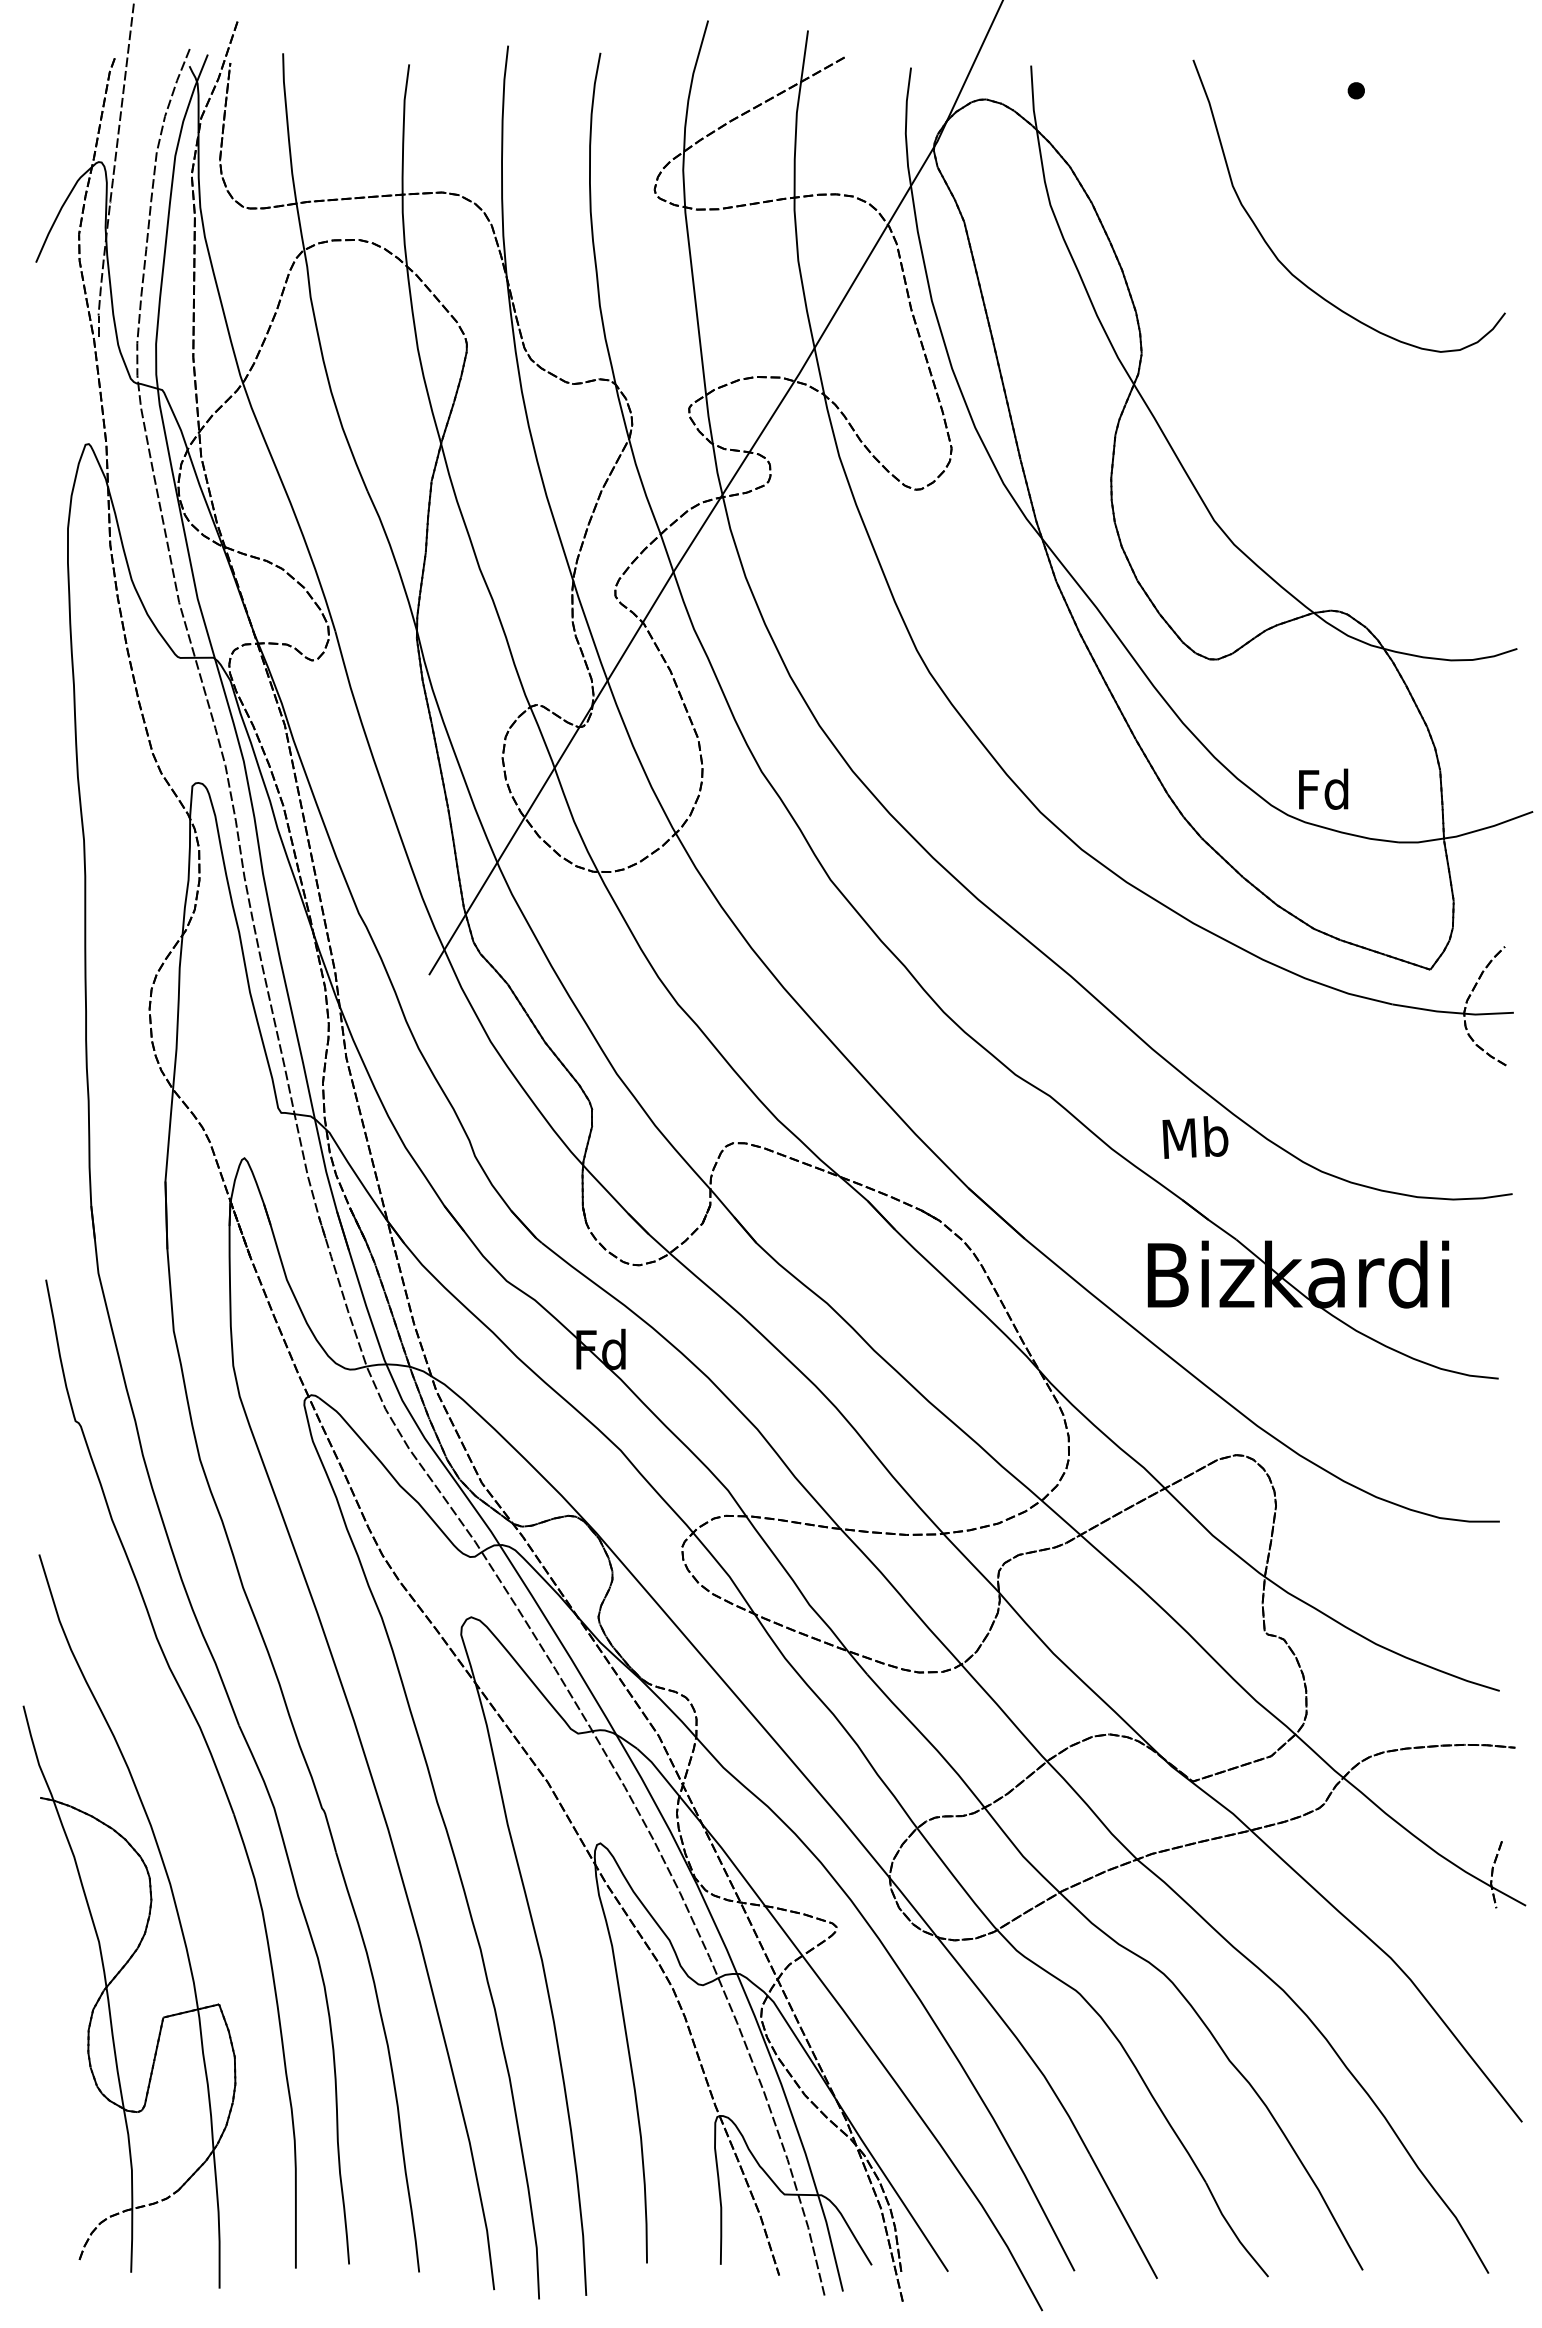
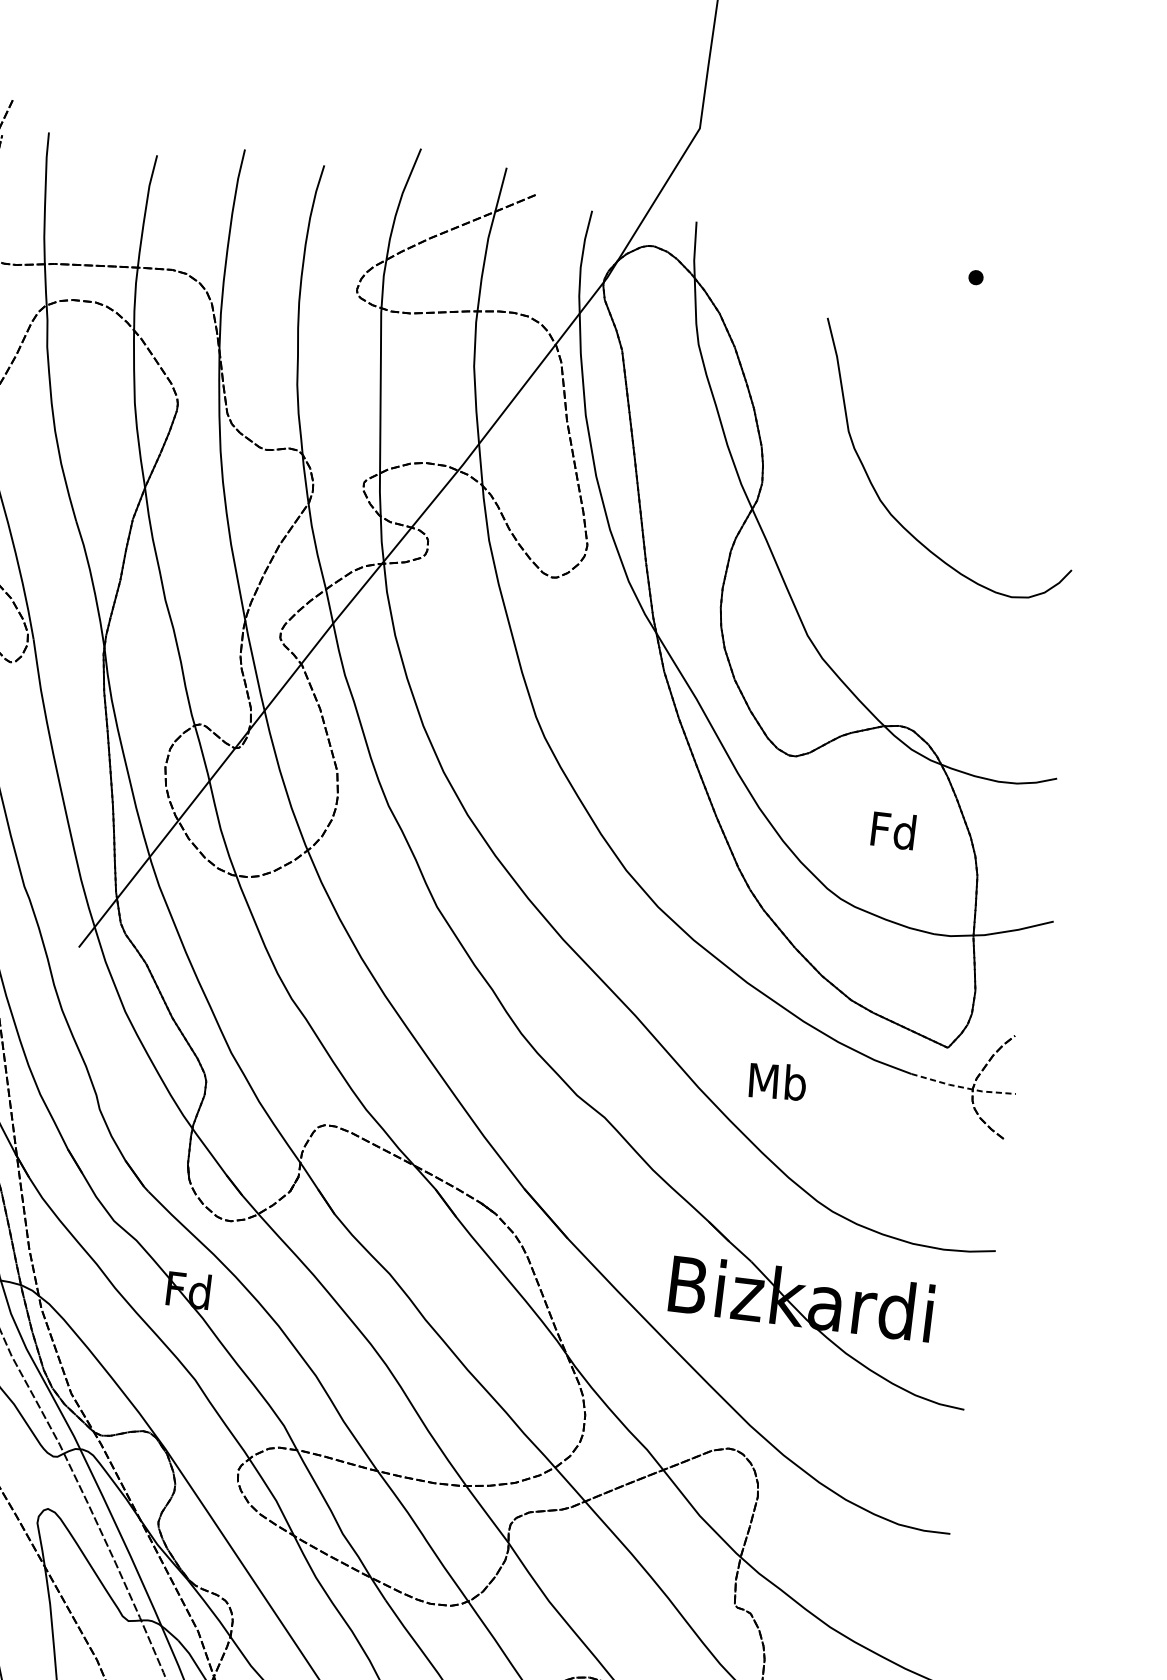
curve: (1281, 261) -> (883, 502), moved
text: (1323, 788) -> (893, 829), moved
line: (1453, 1012) -> (963, 1087), solid -> dashed
text: (1195, 1137) -> (777, 1081), moved

